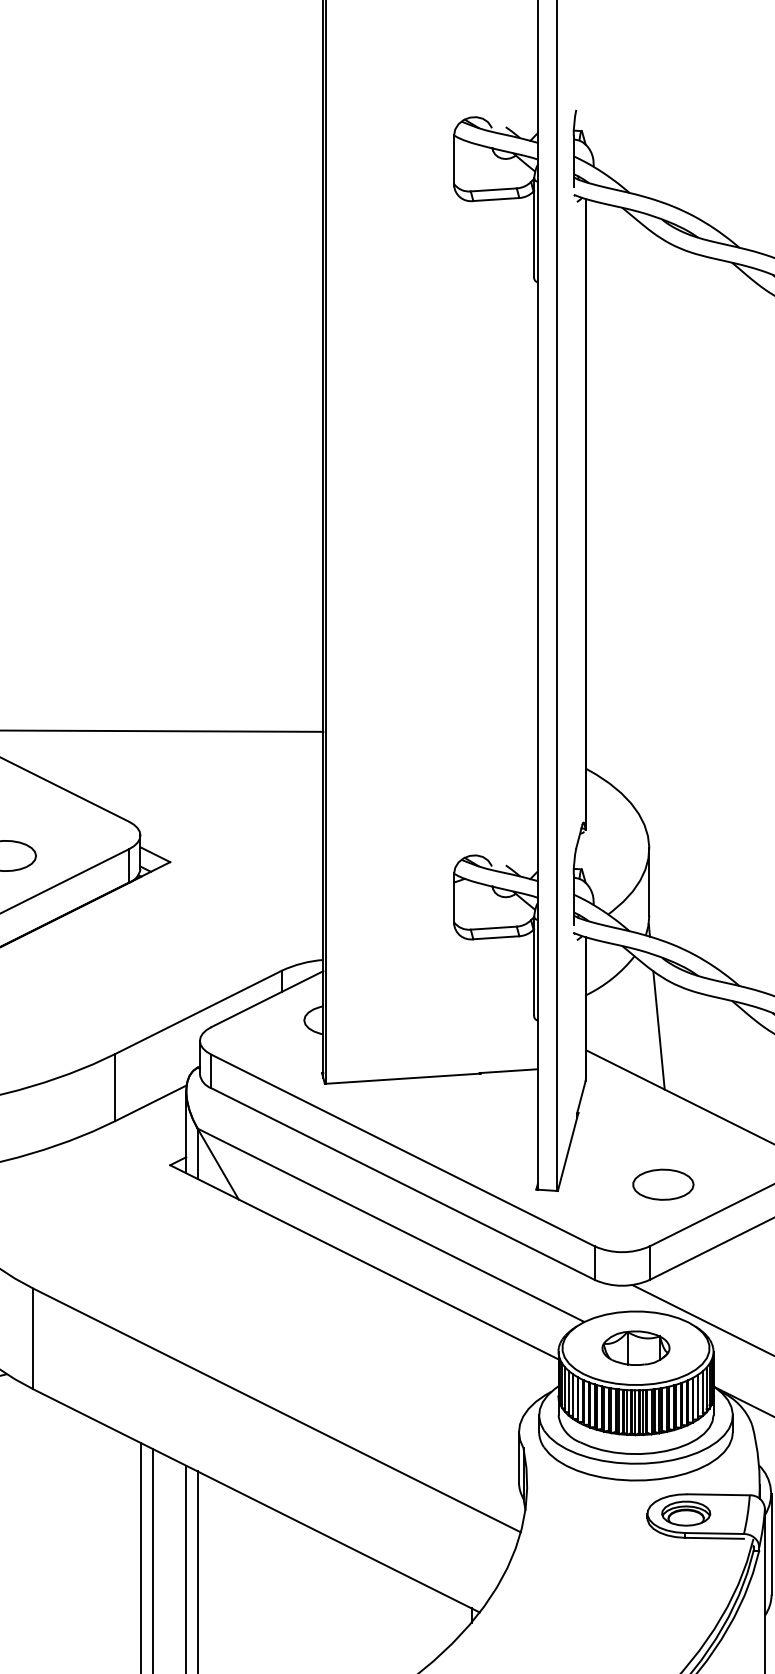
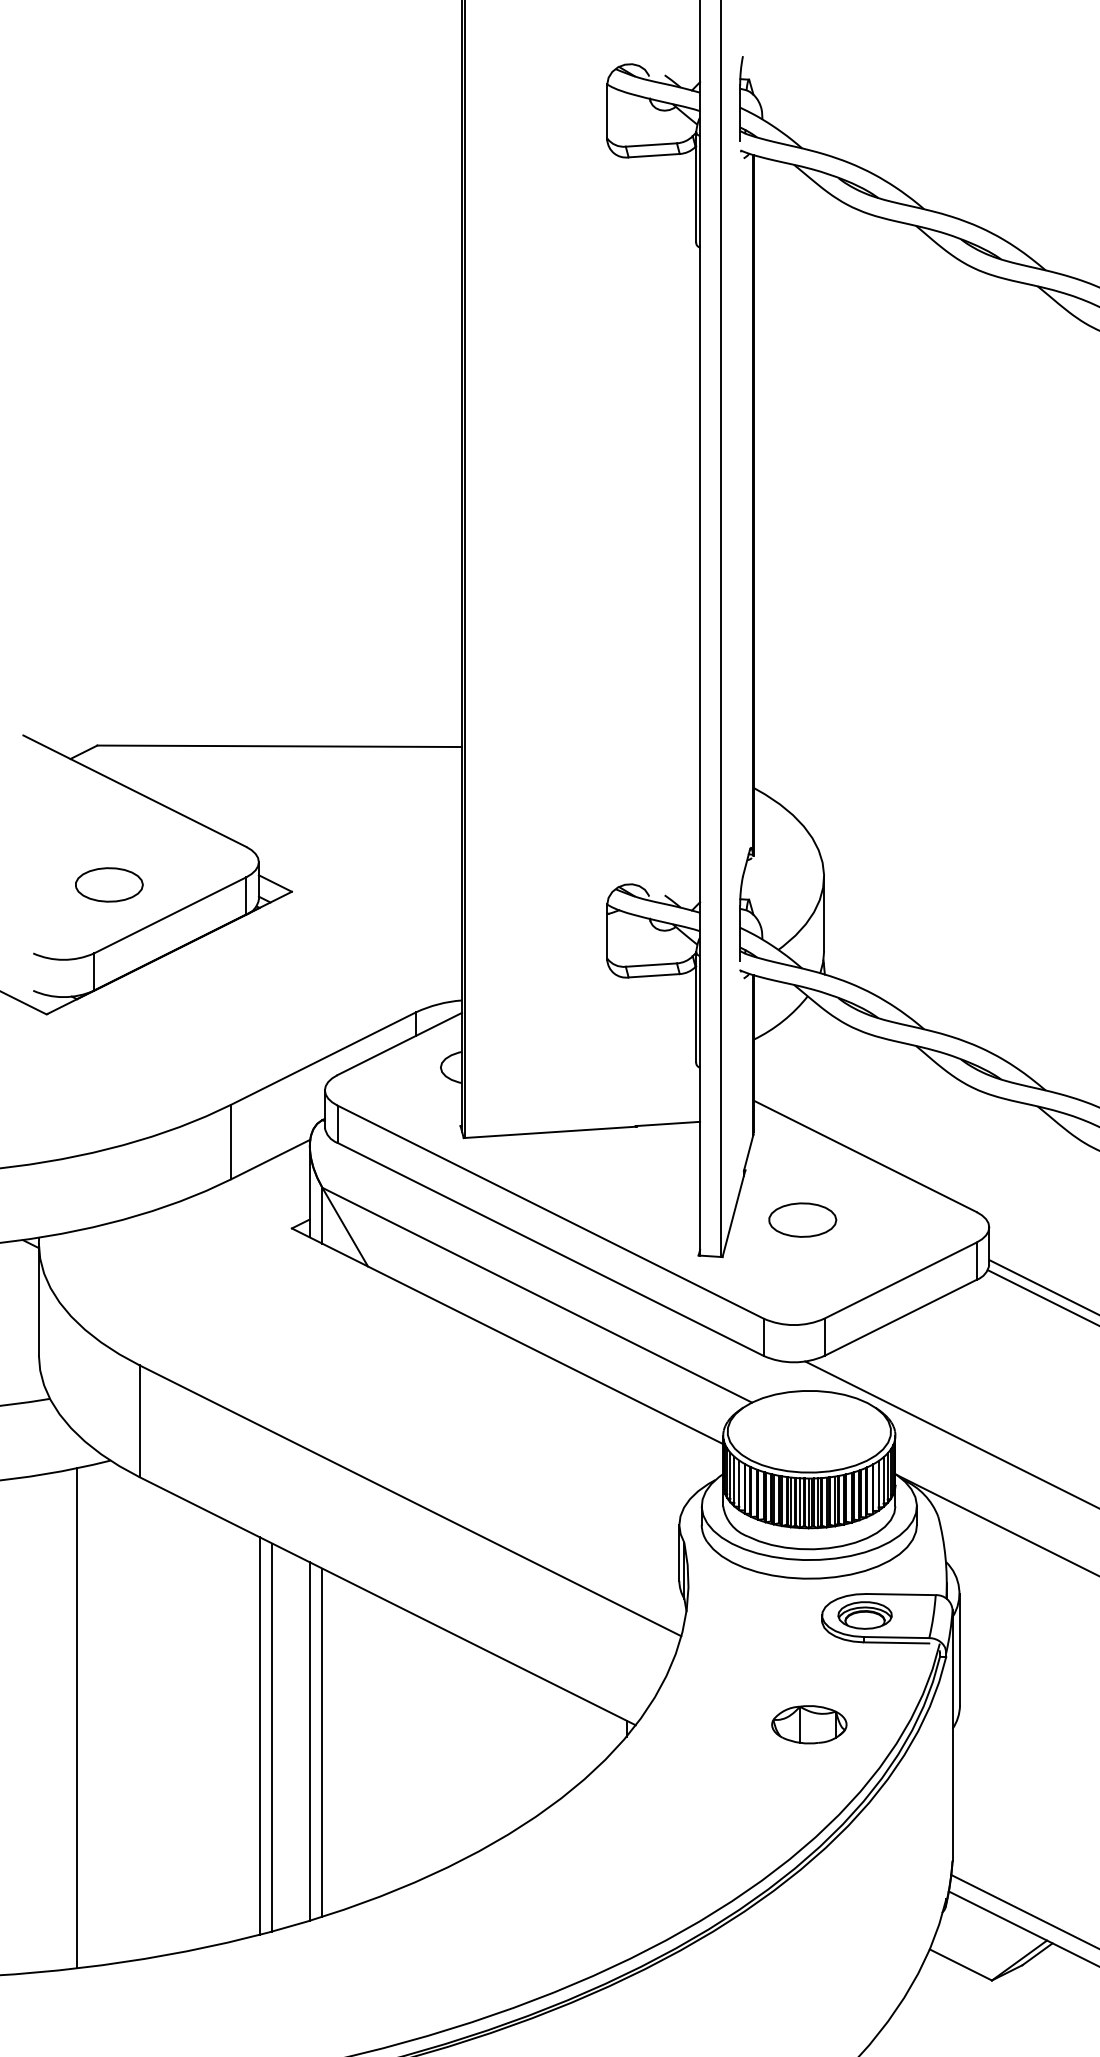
line: (658, 1030) -> (834, 1078), removed
part: (663, 1184) -> (802, 1219), moved
part: (636, 1348) -> (809, 1724), moved

